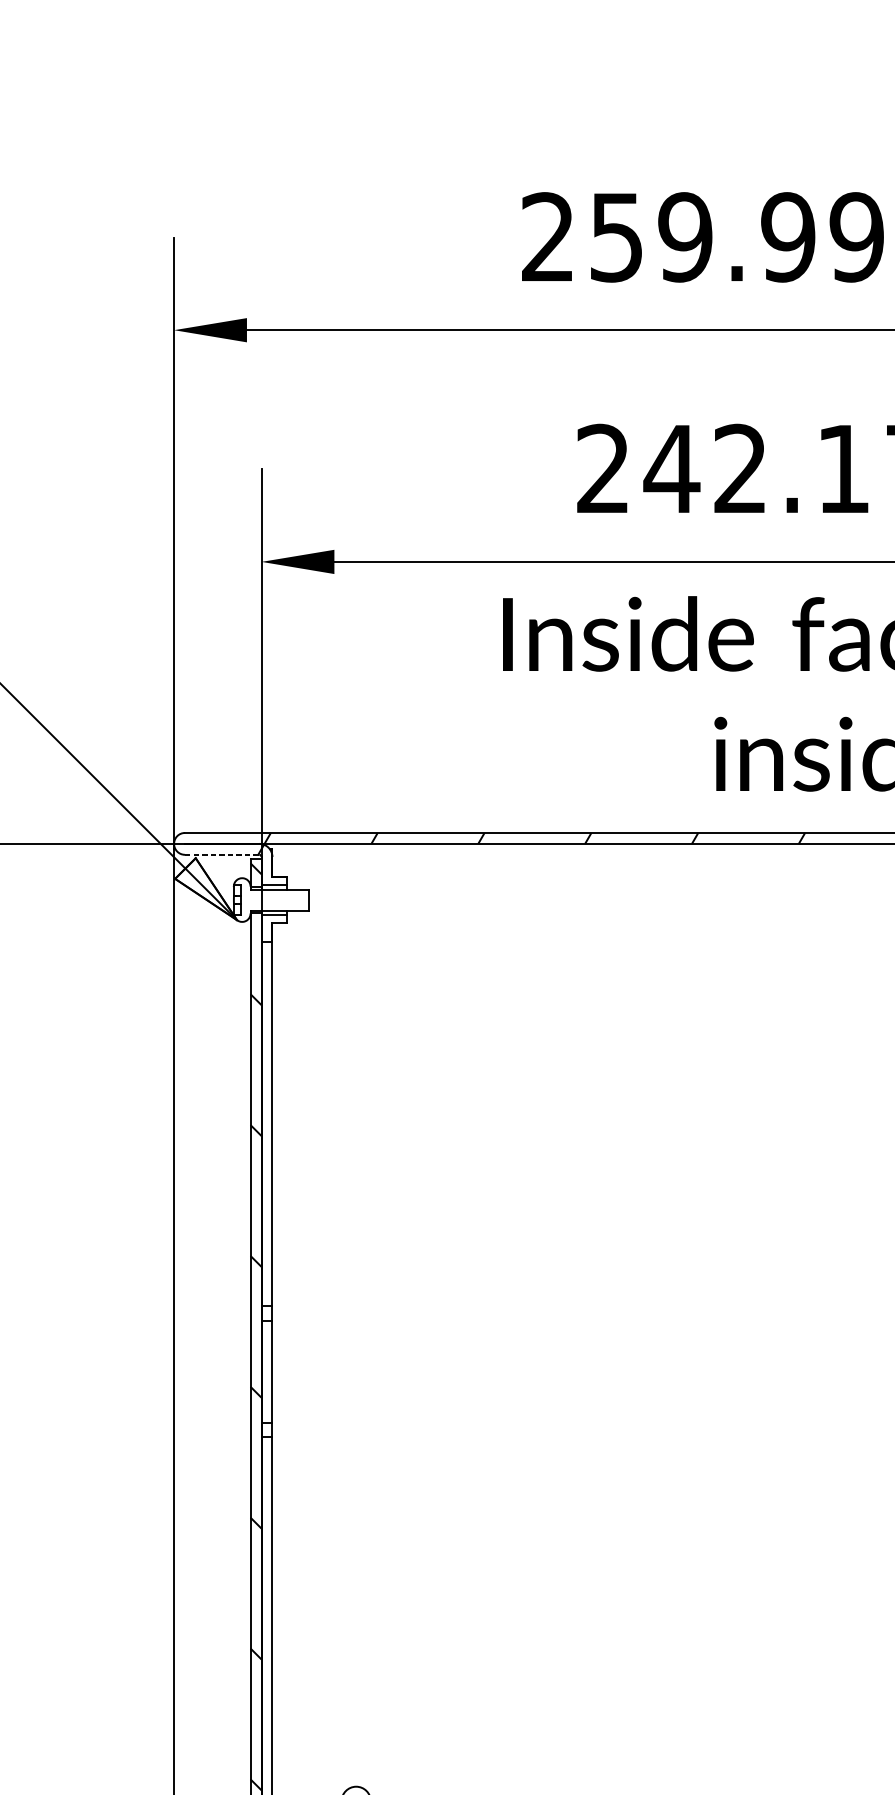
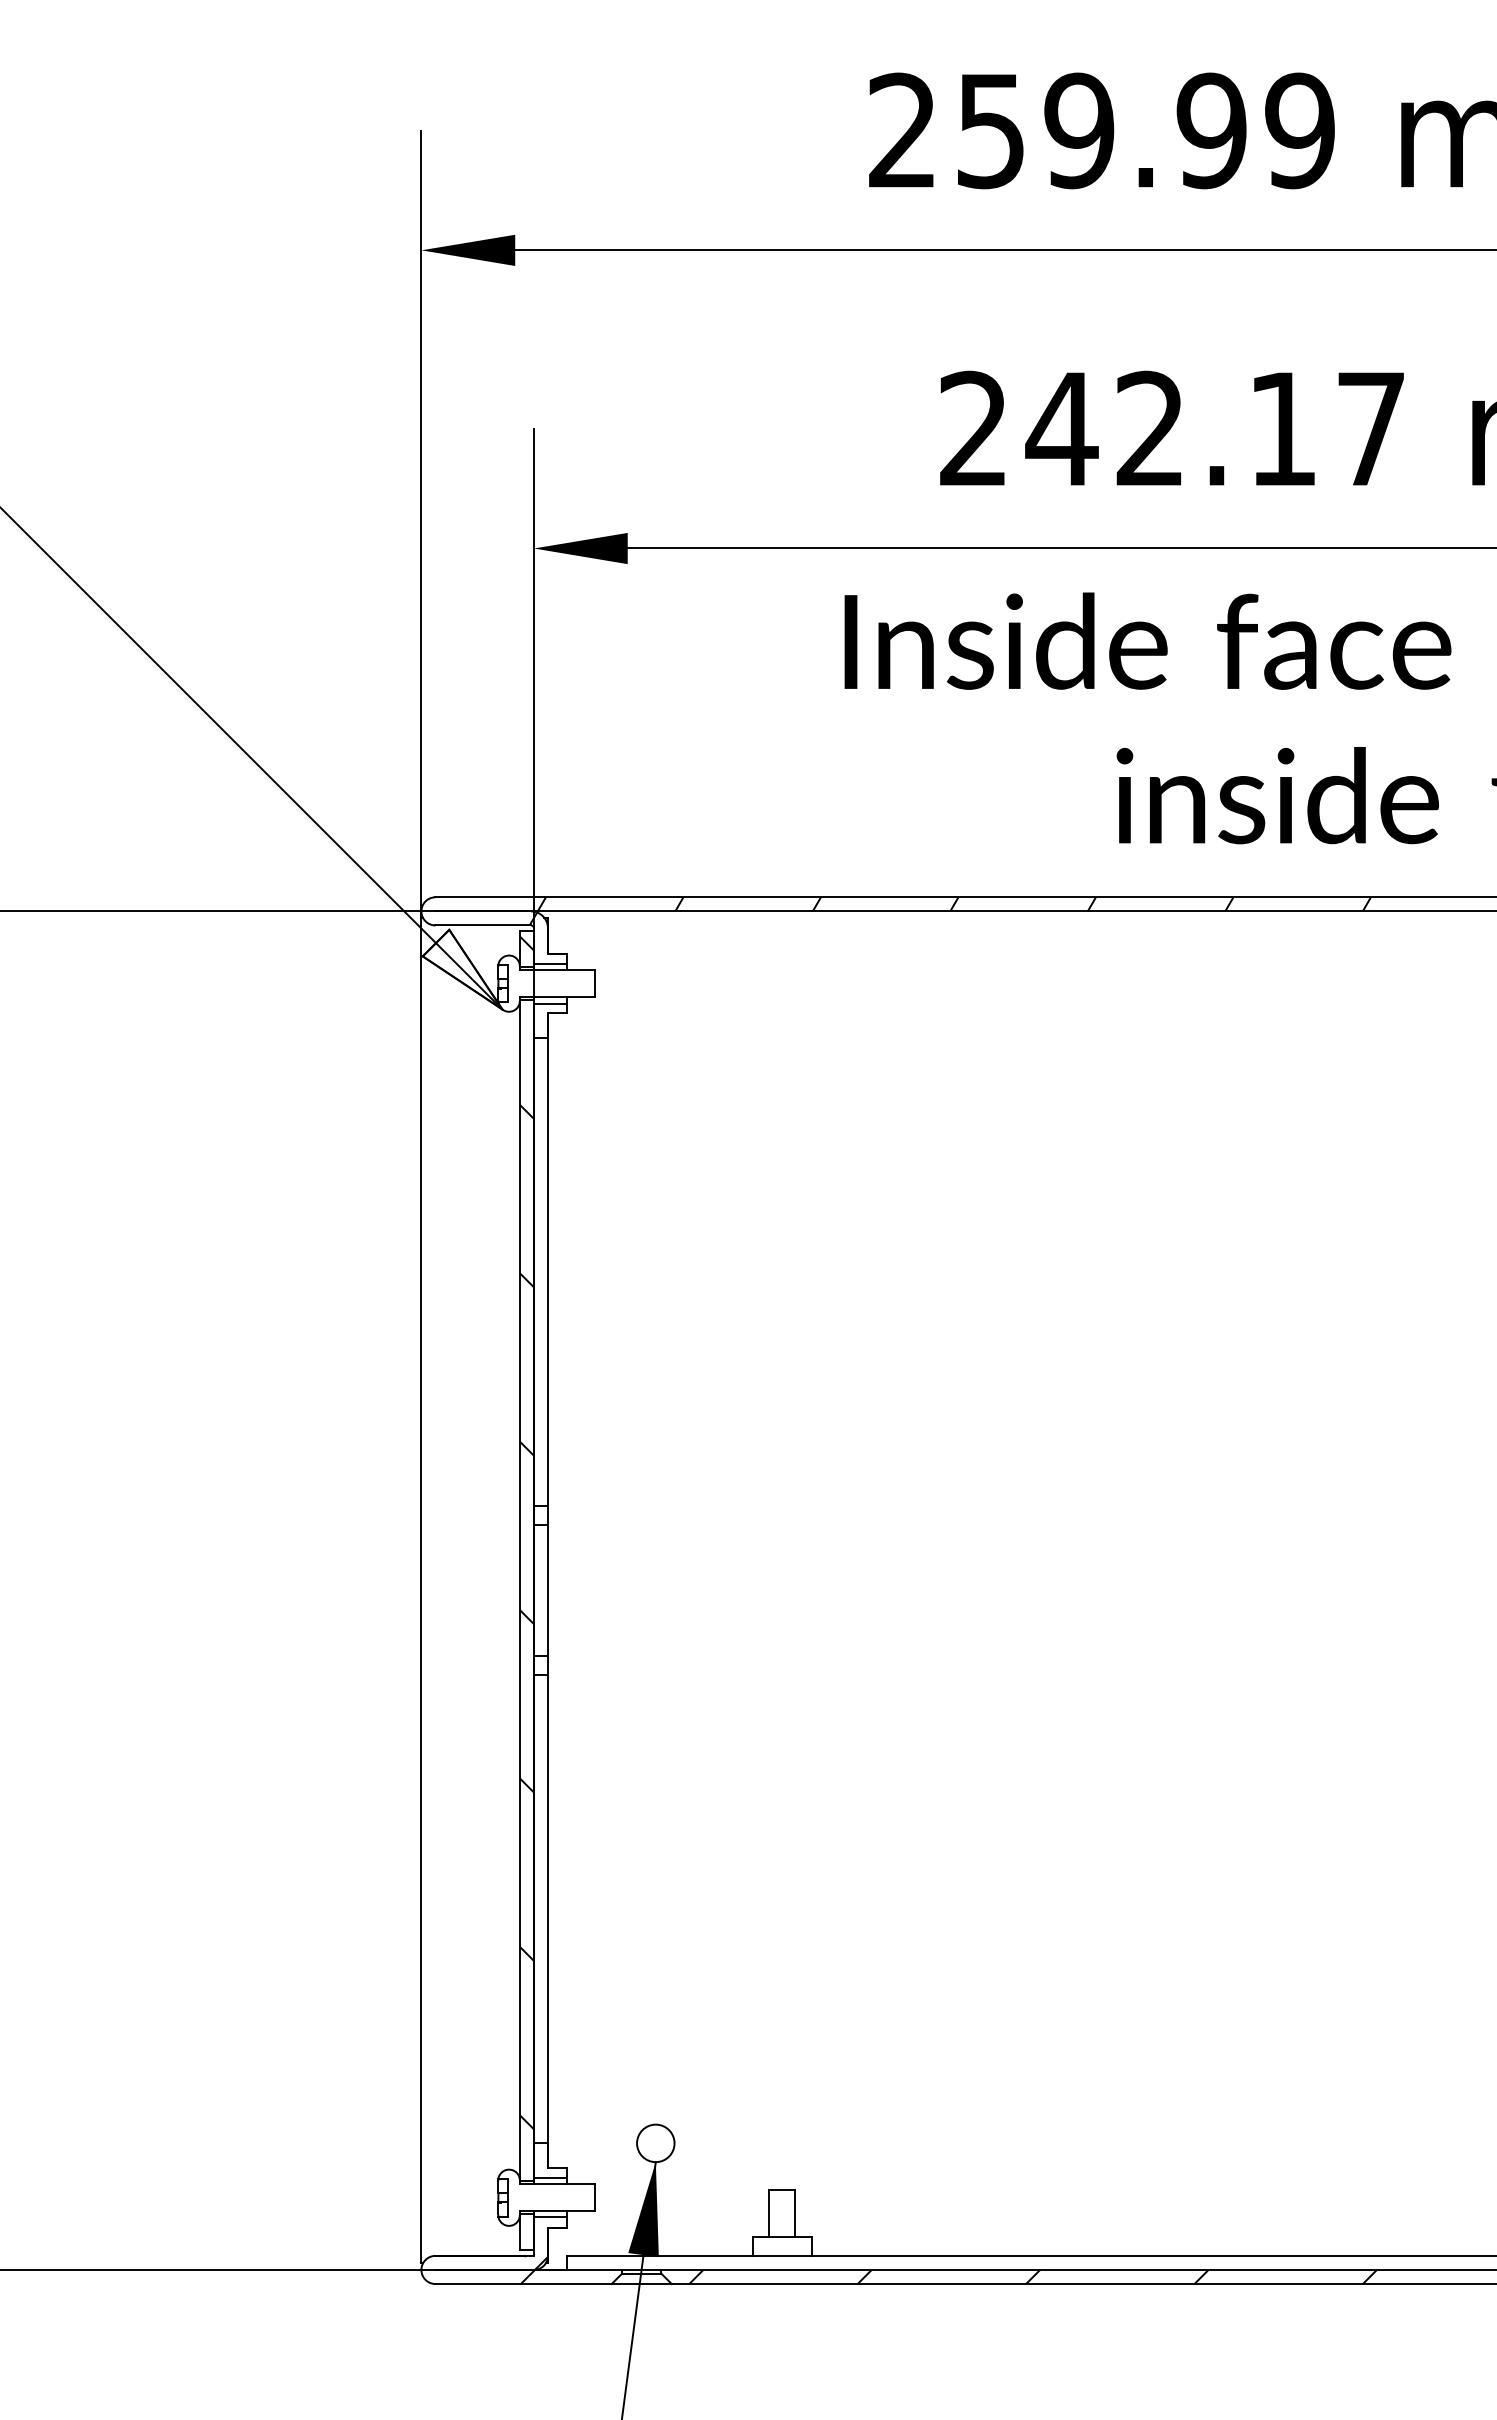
line: (222, 854) -> (483, 925), dashed -> solid

